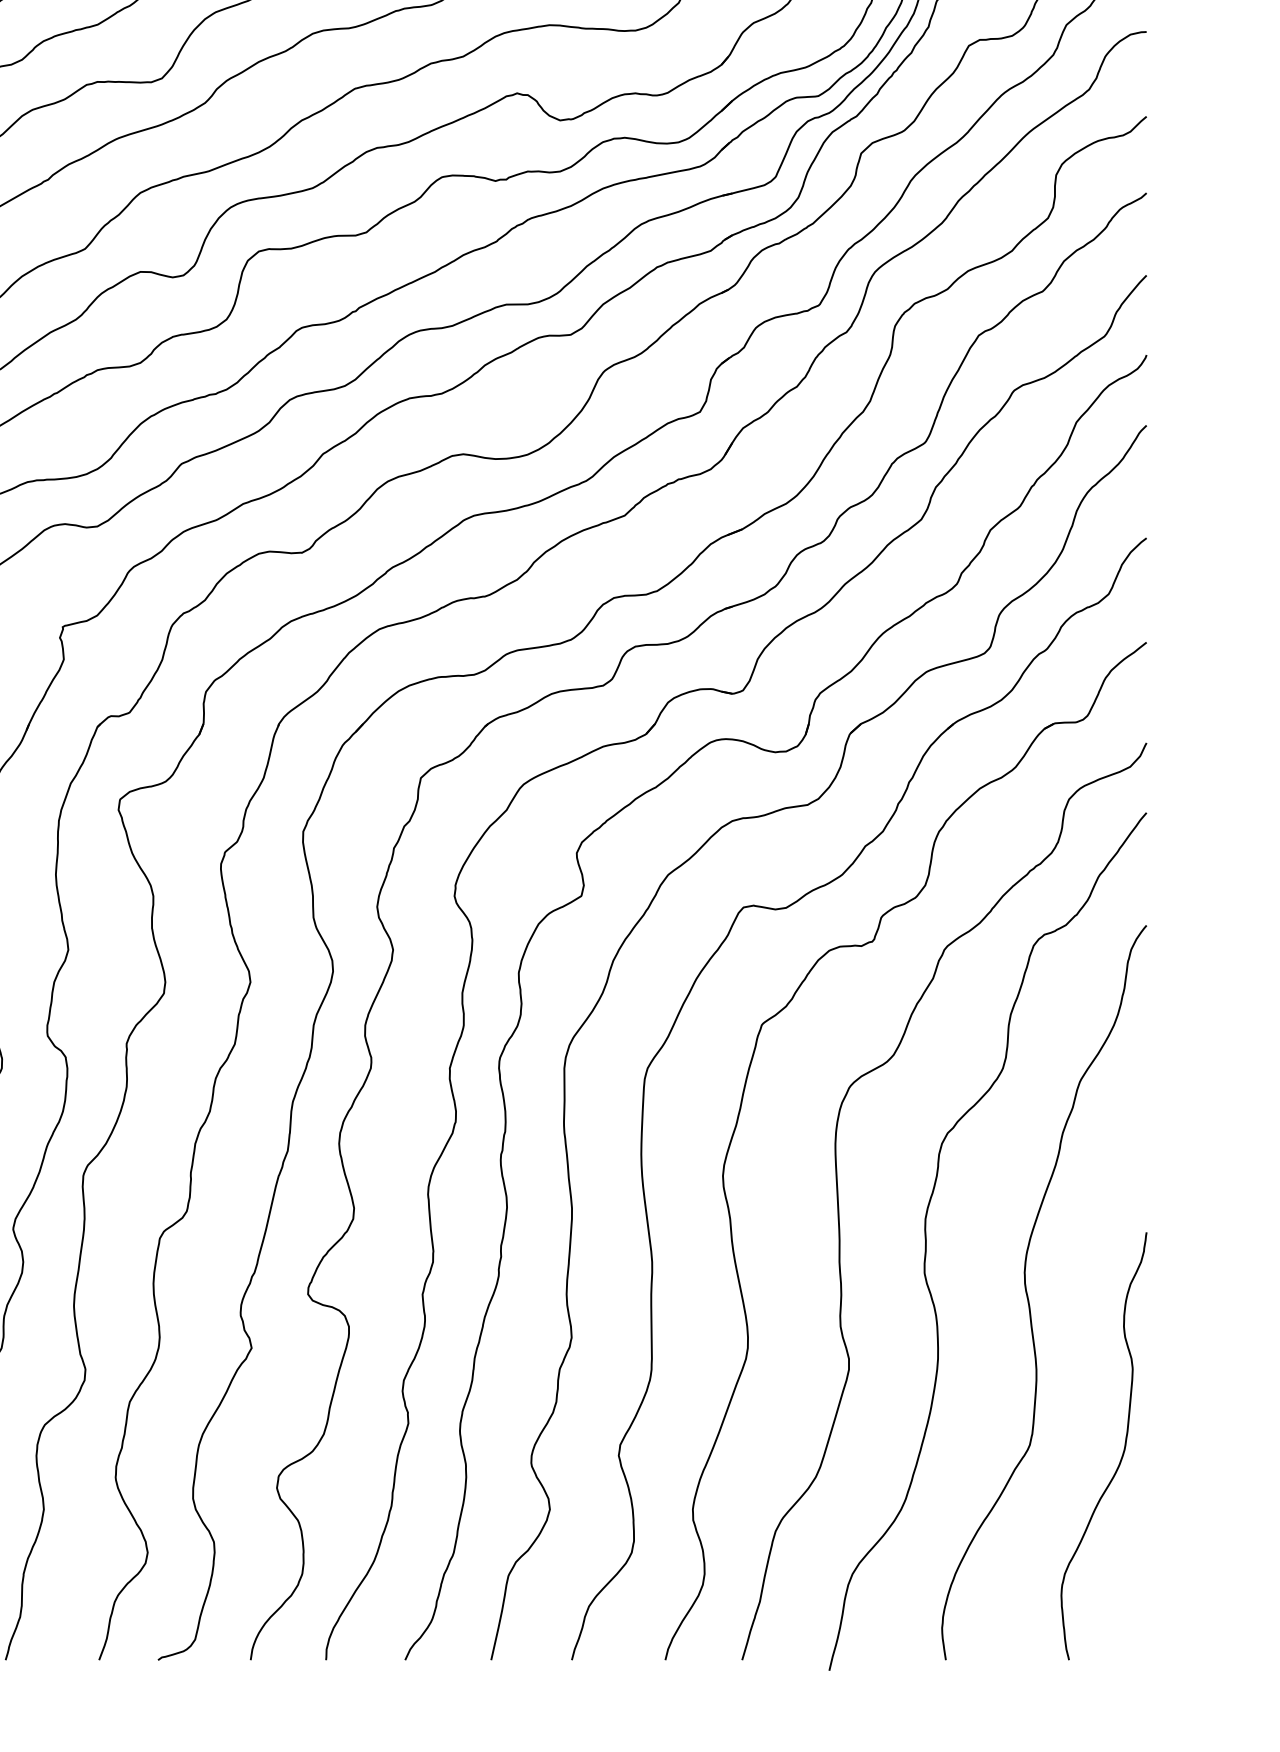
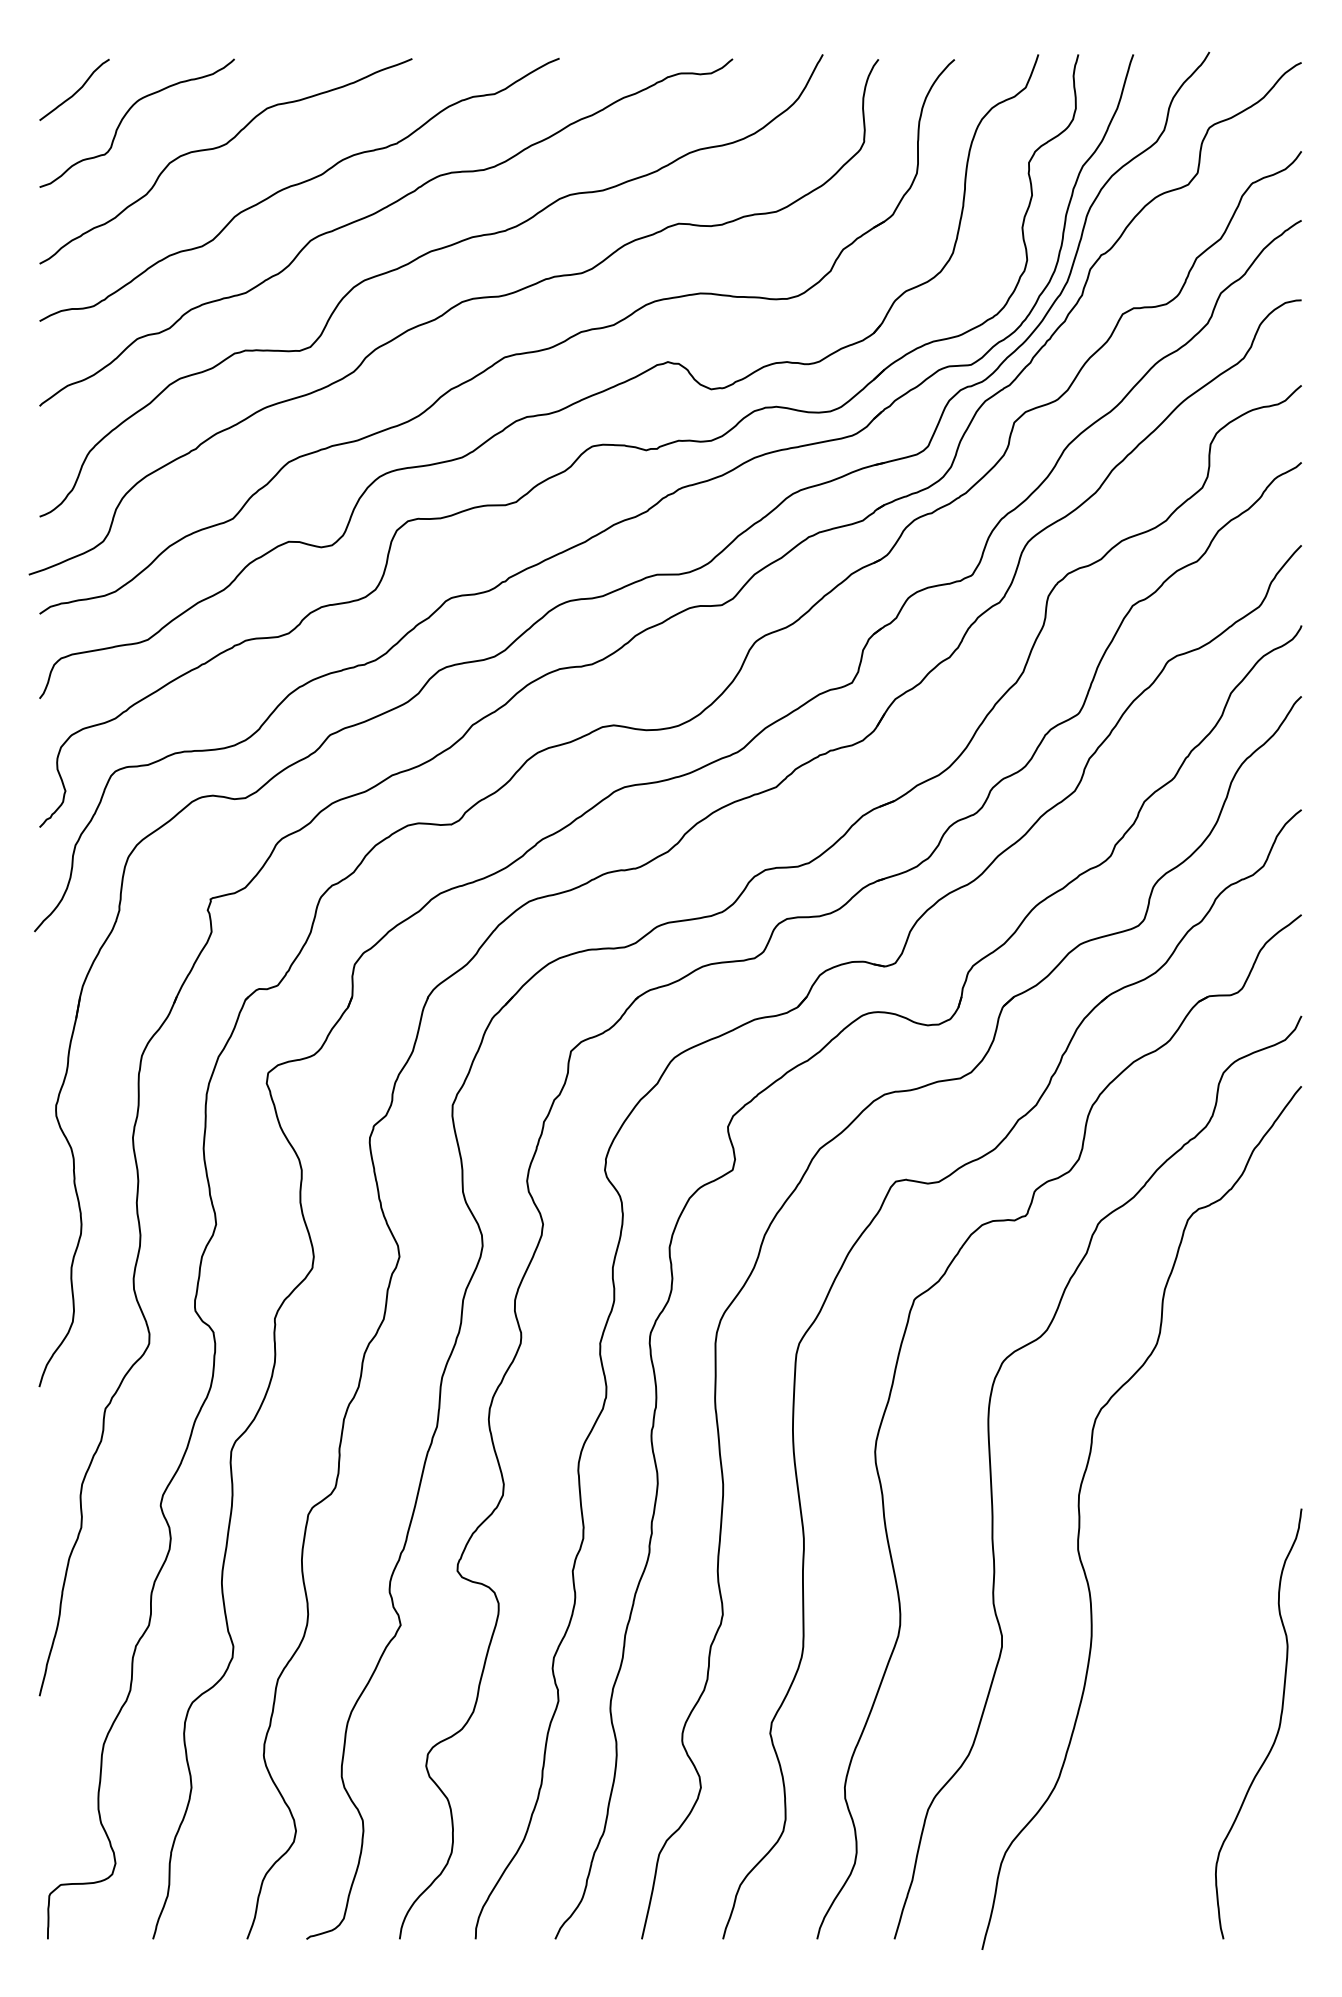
curve: (1028, 1294) -> (1182, 1571), removed

